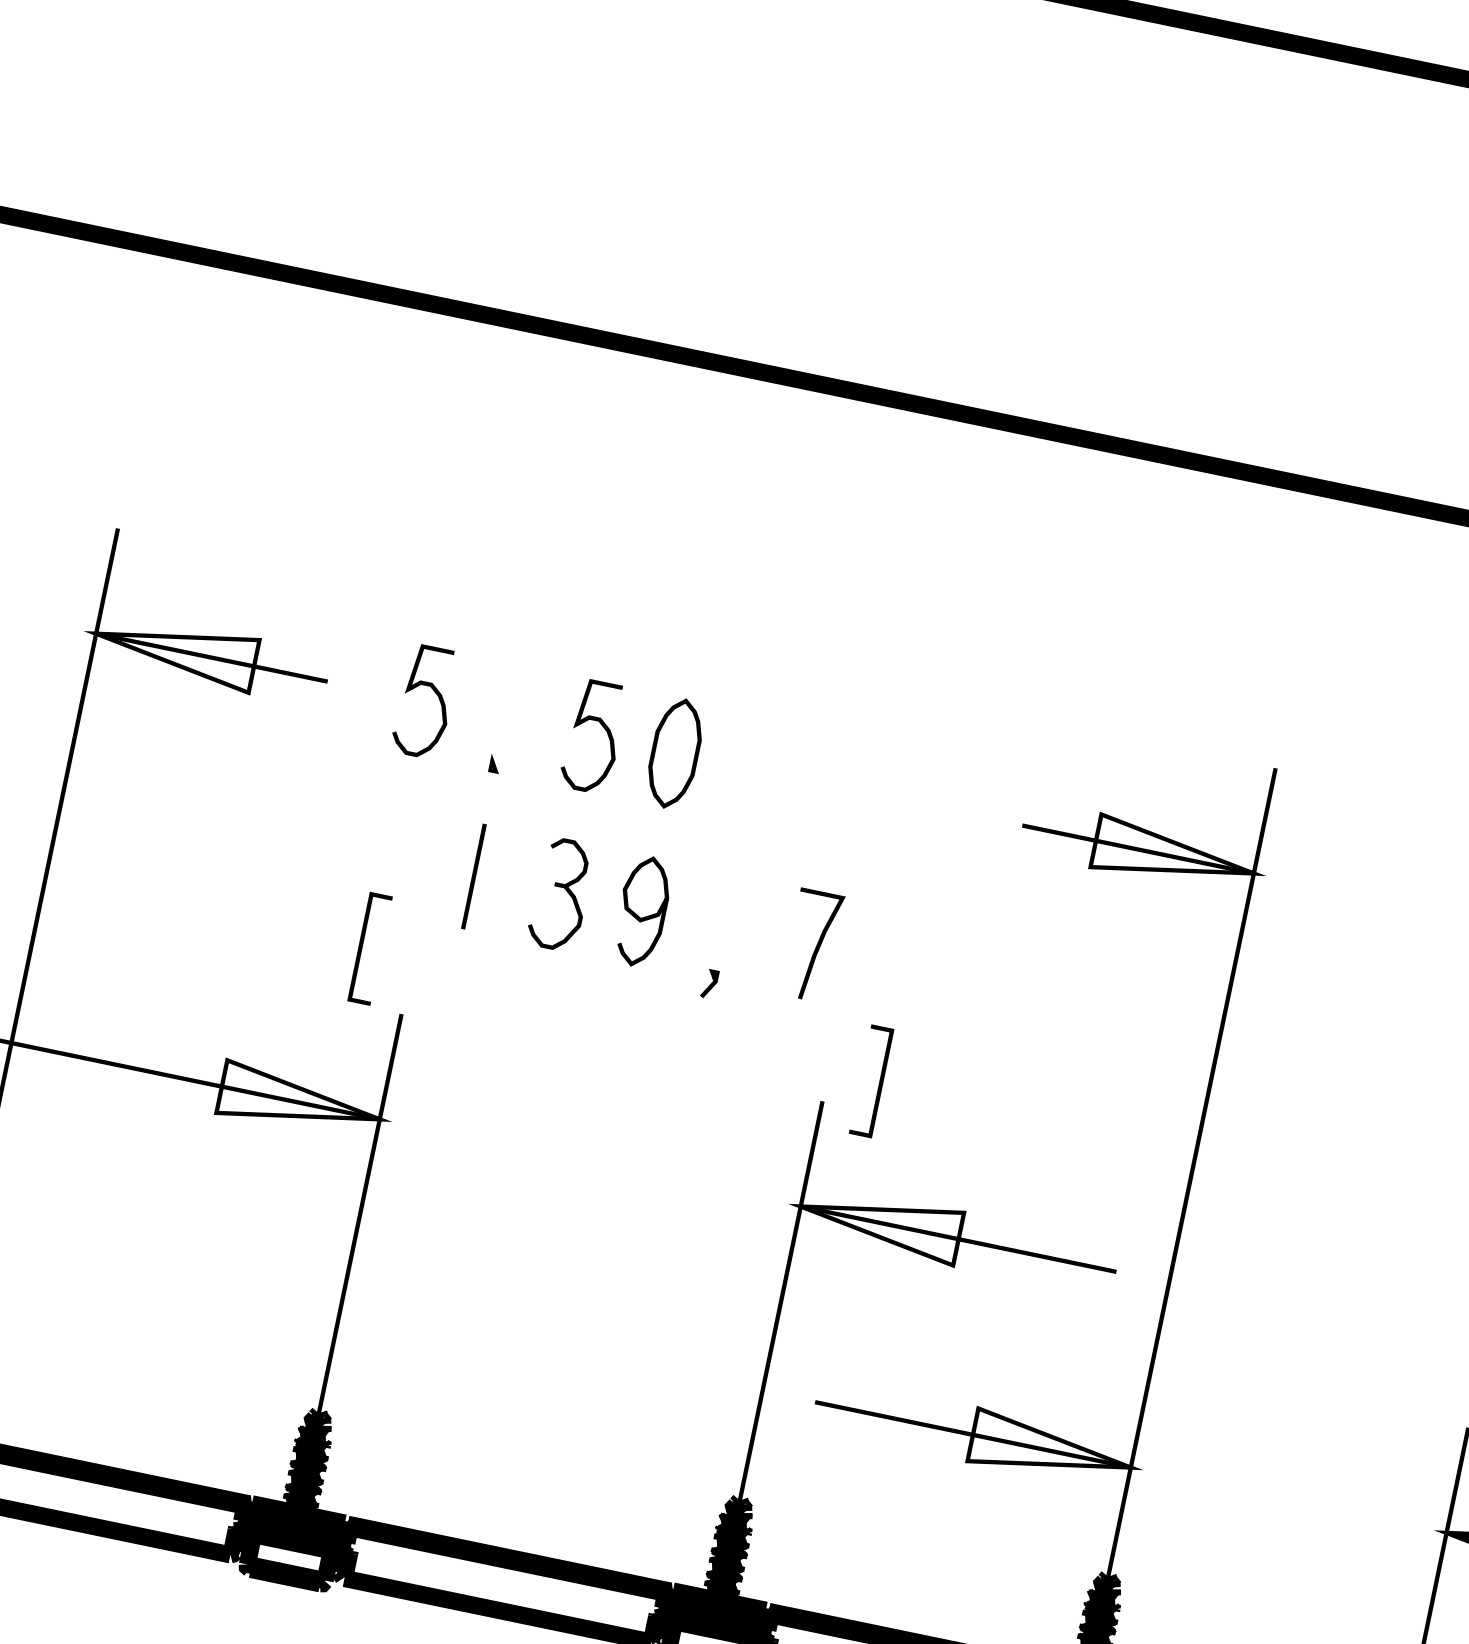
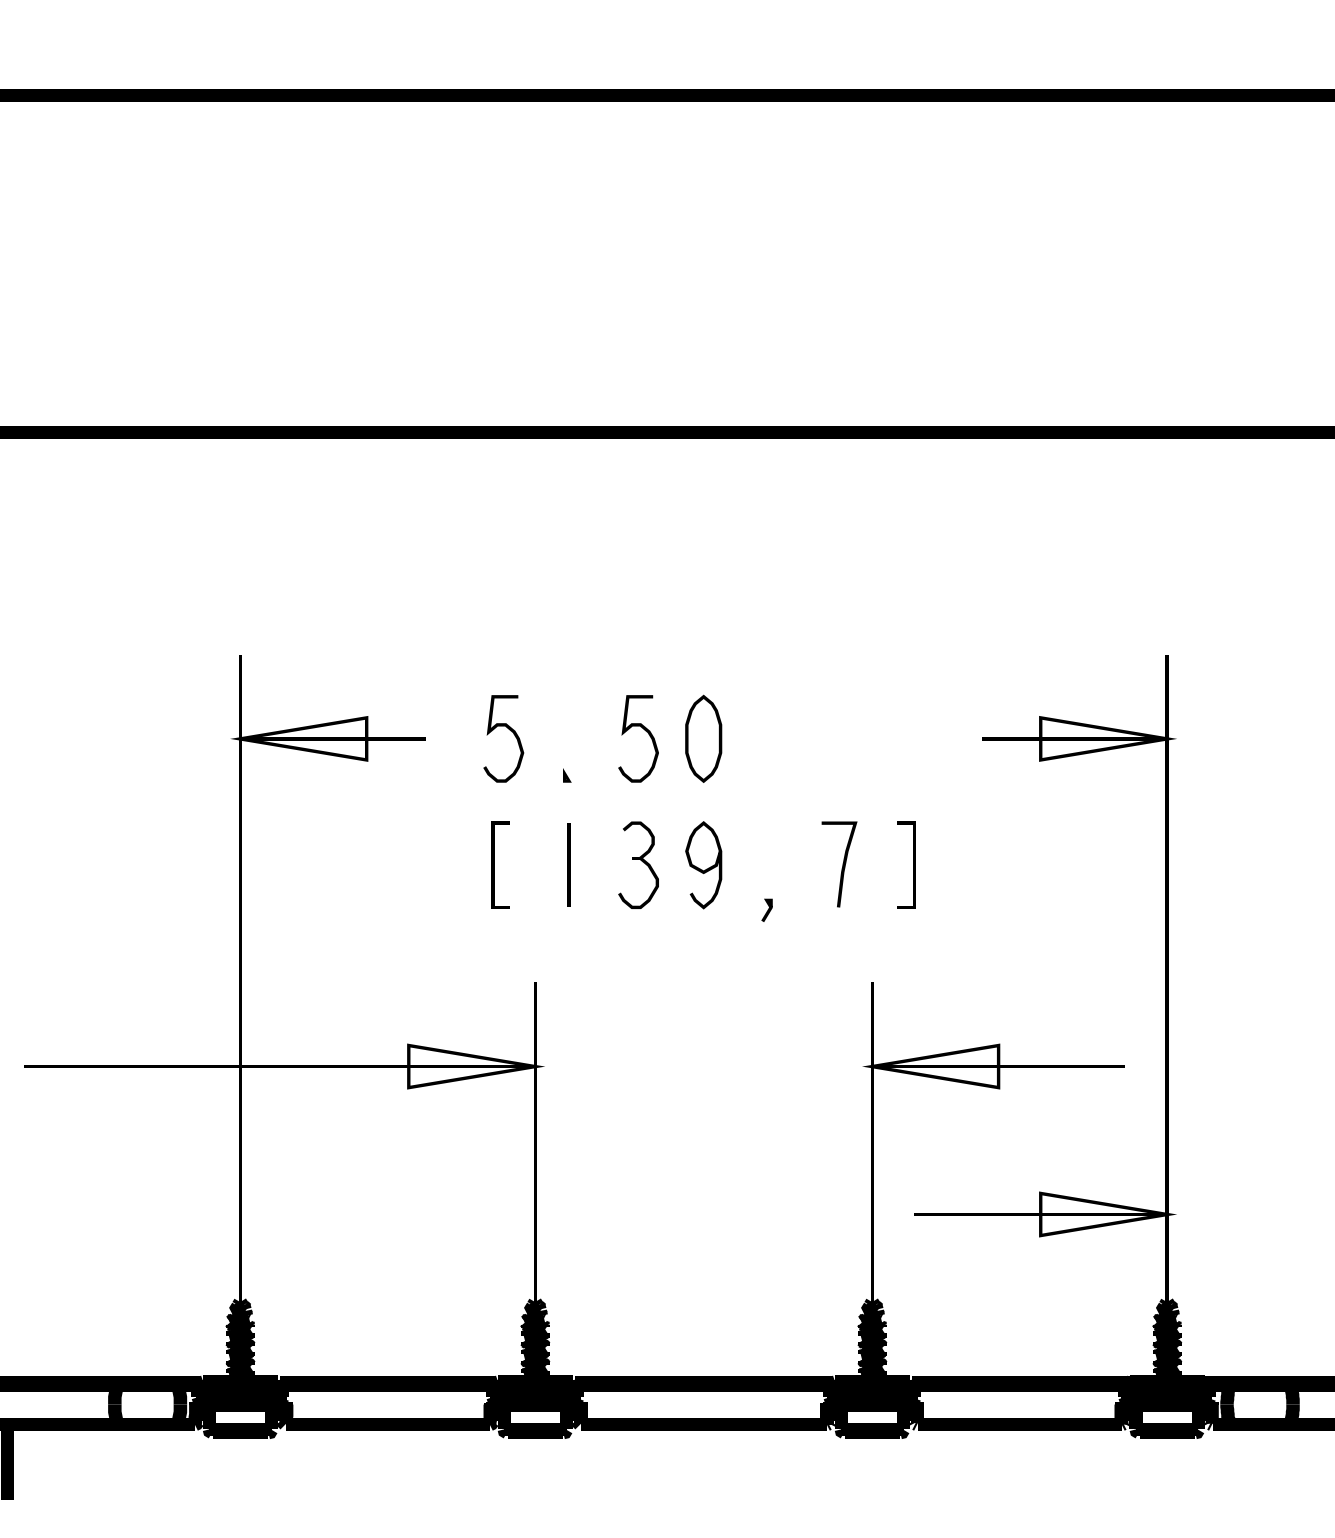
line: (362, 946) -> (494, 864), moved
line: (880, 1082) -> (913, 864), moved

